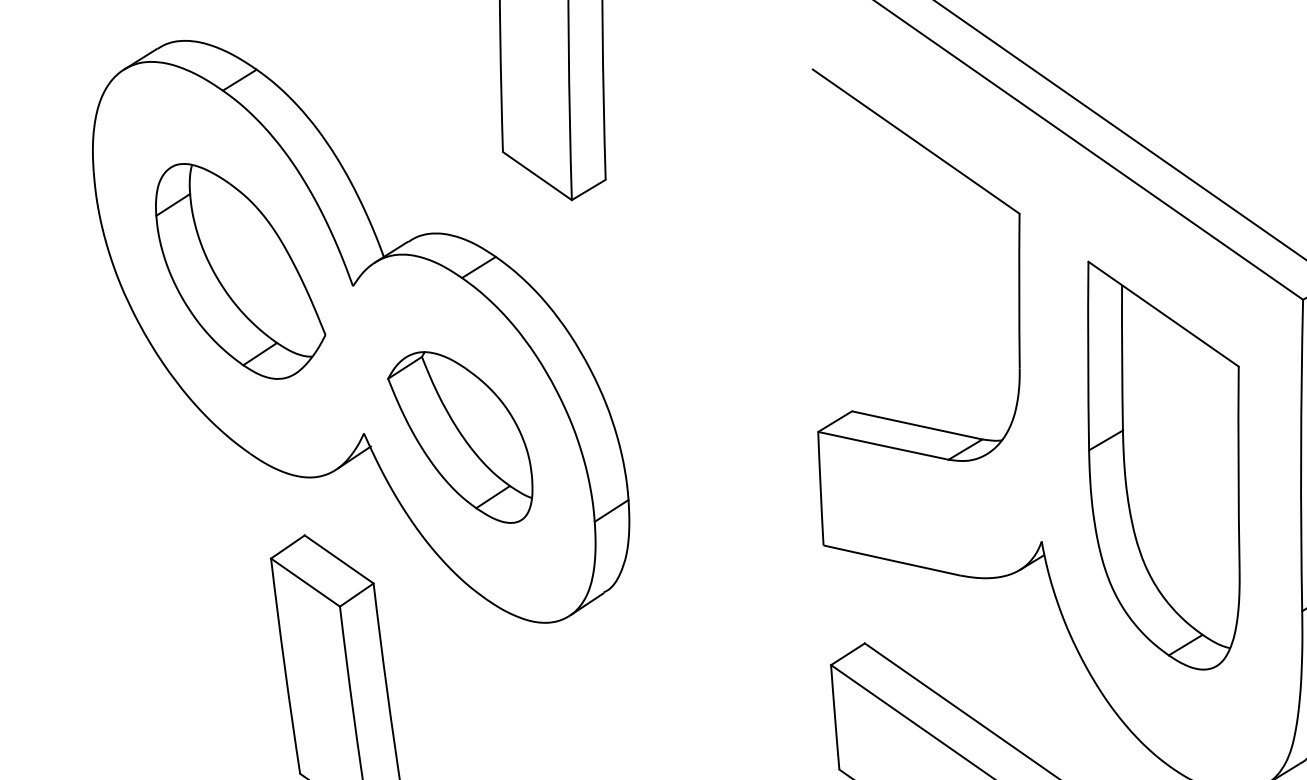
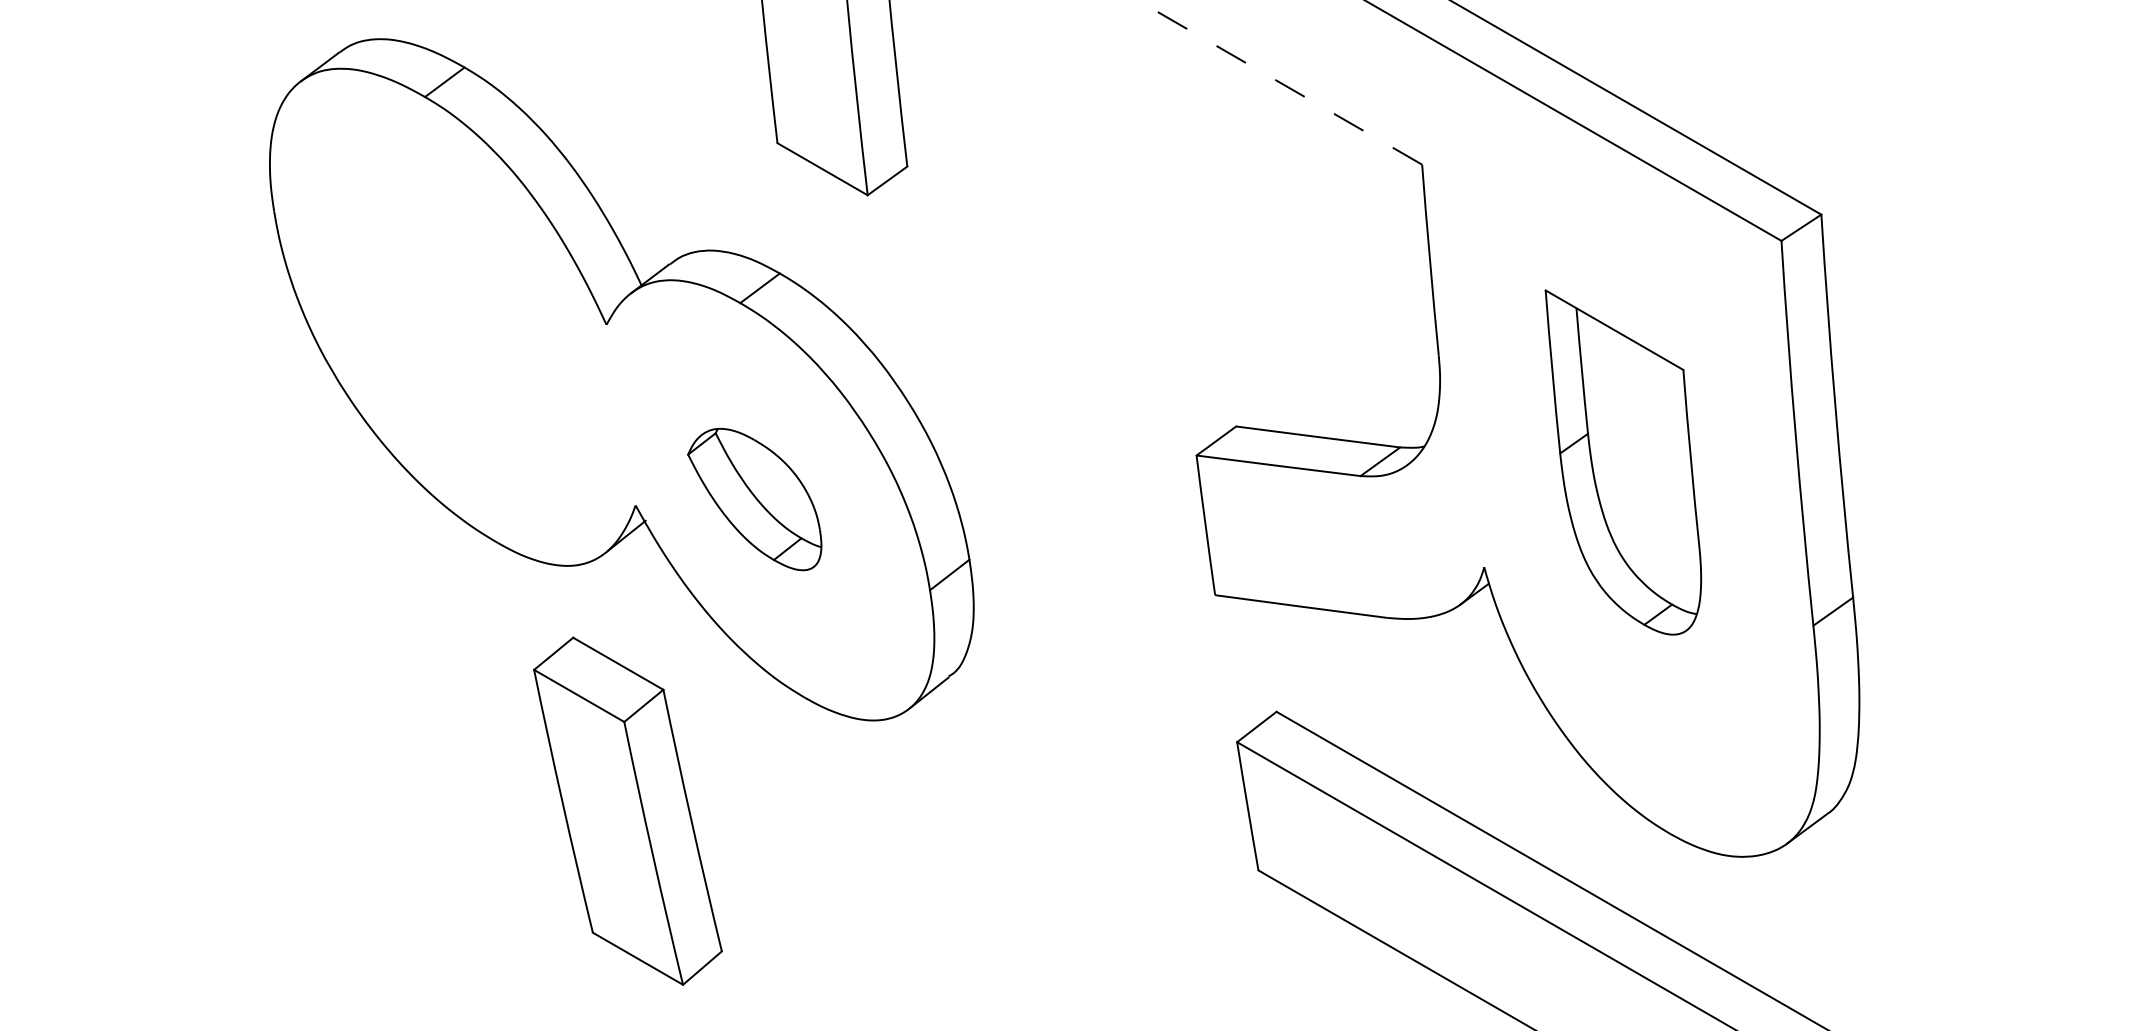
line: (915, 141) -> (1286, 86), solid -> dashed
part: (240, 272) -> (465, 319), removed
part: (459, 436) -> (754, 499), size x0.7
part: (1160, 466) -> (1623, 462), size x0.7

